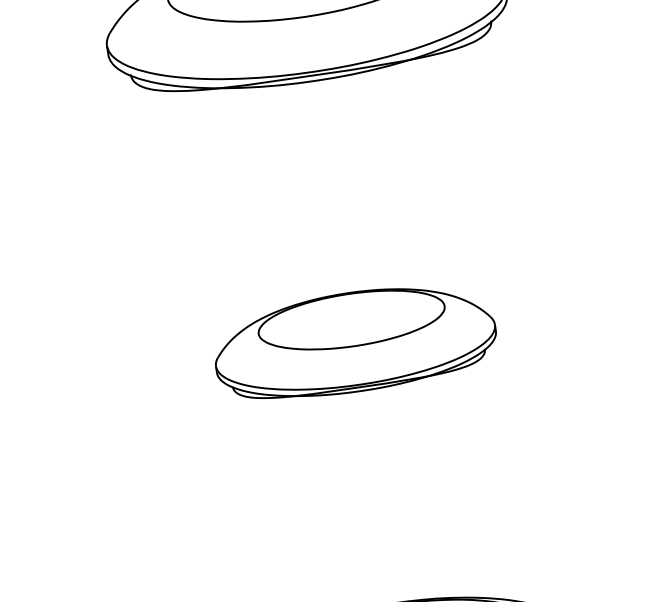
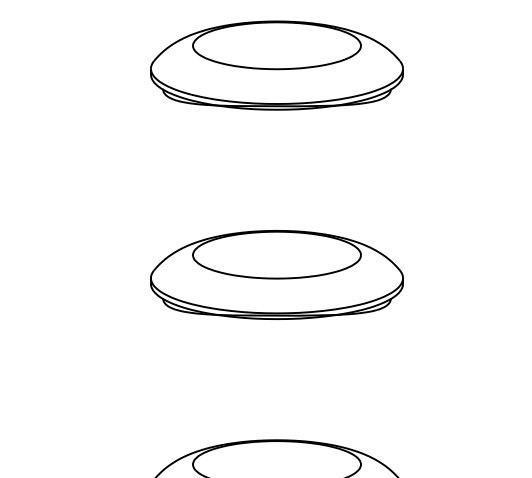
part: (354, 341) -> (276, 274), size x1.43

